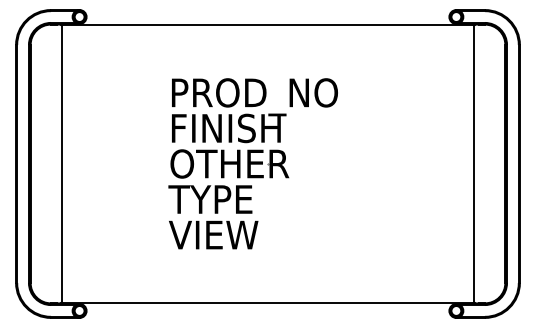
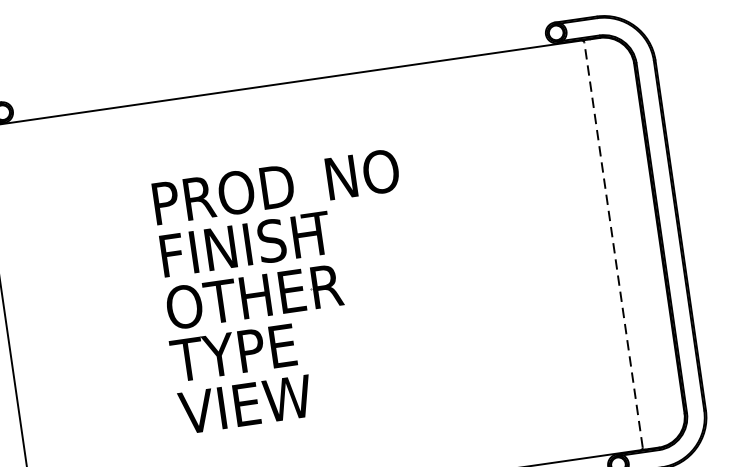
line: (474, 164) -> (614, 245), solid -> dashed

